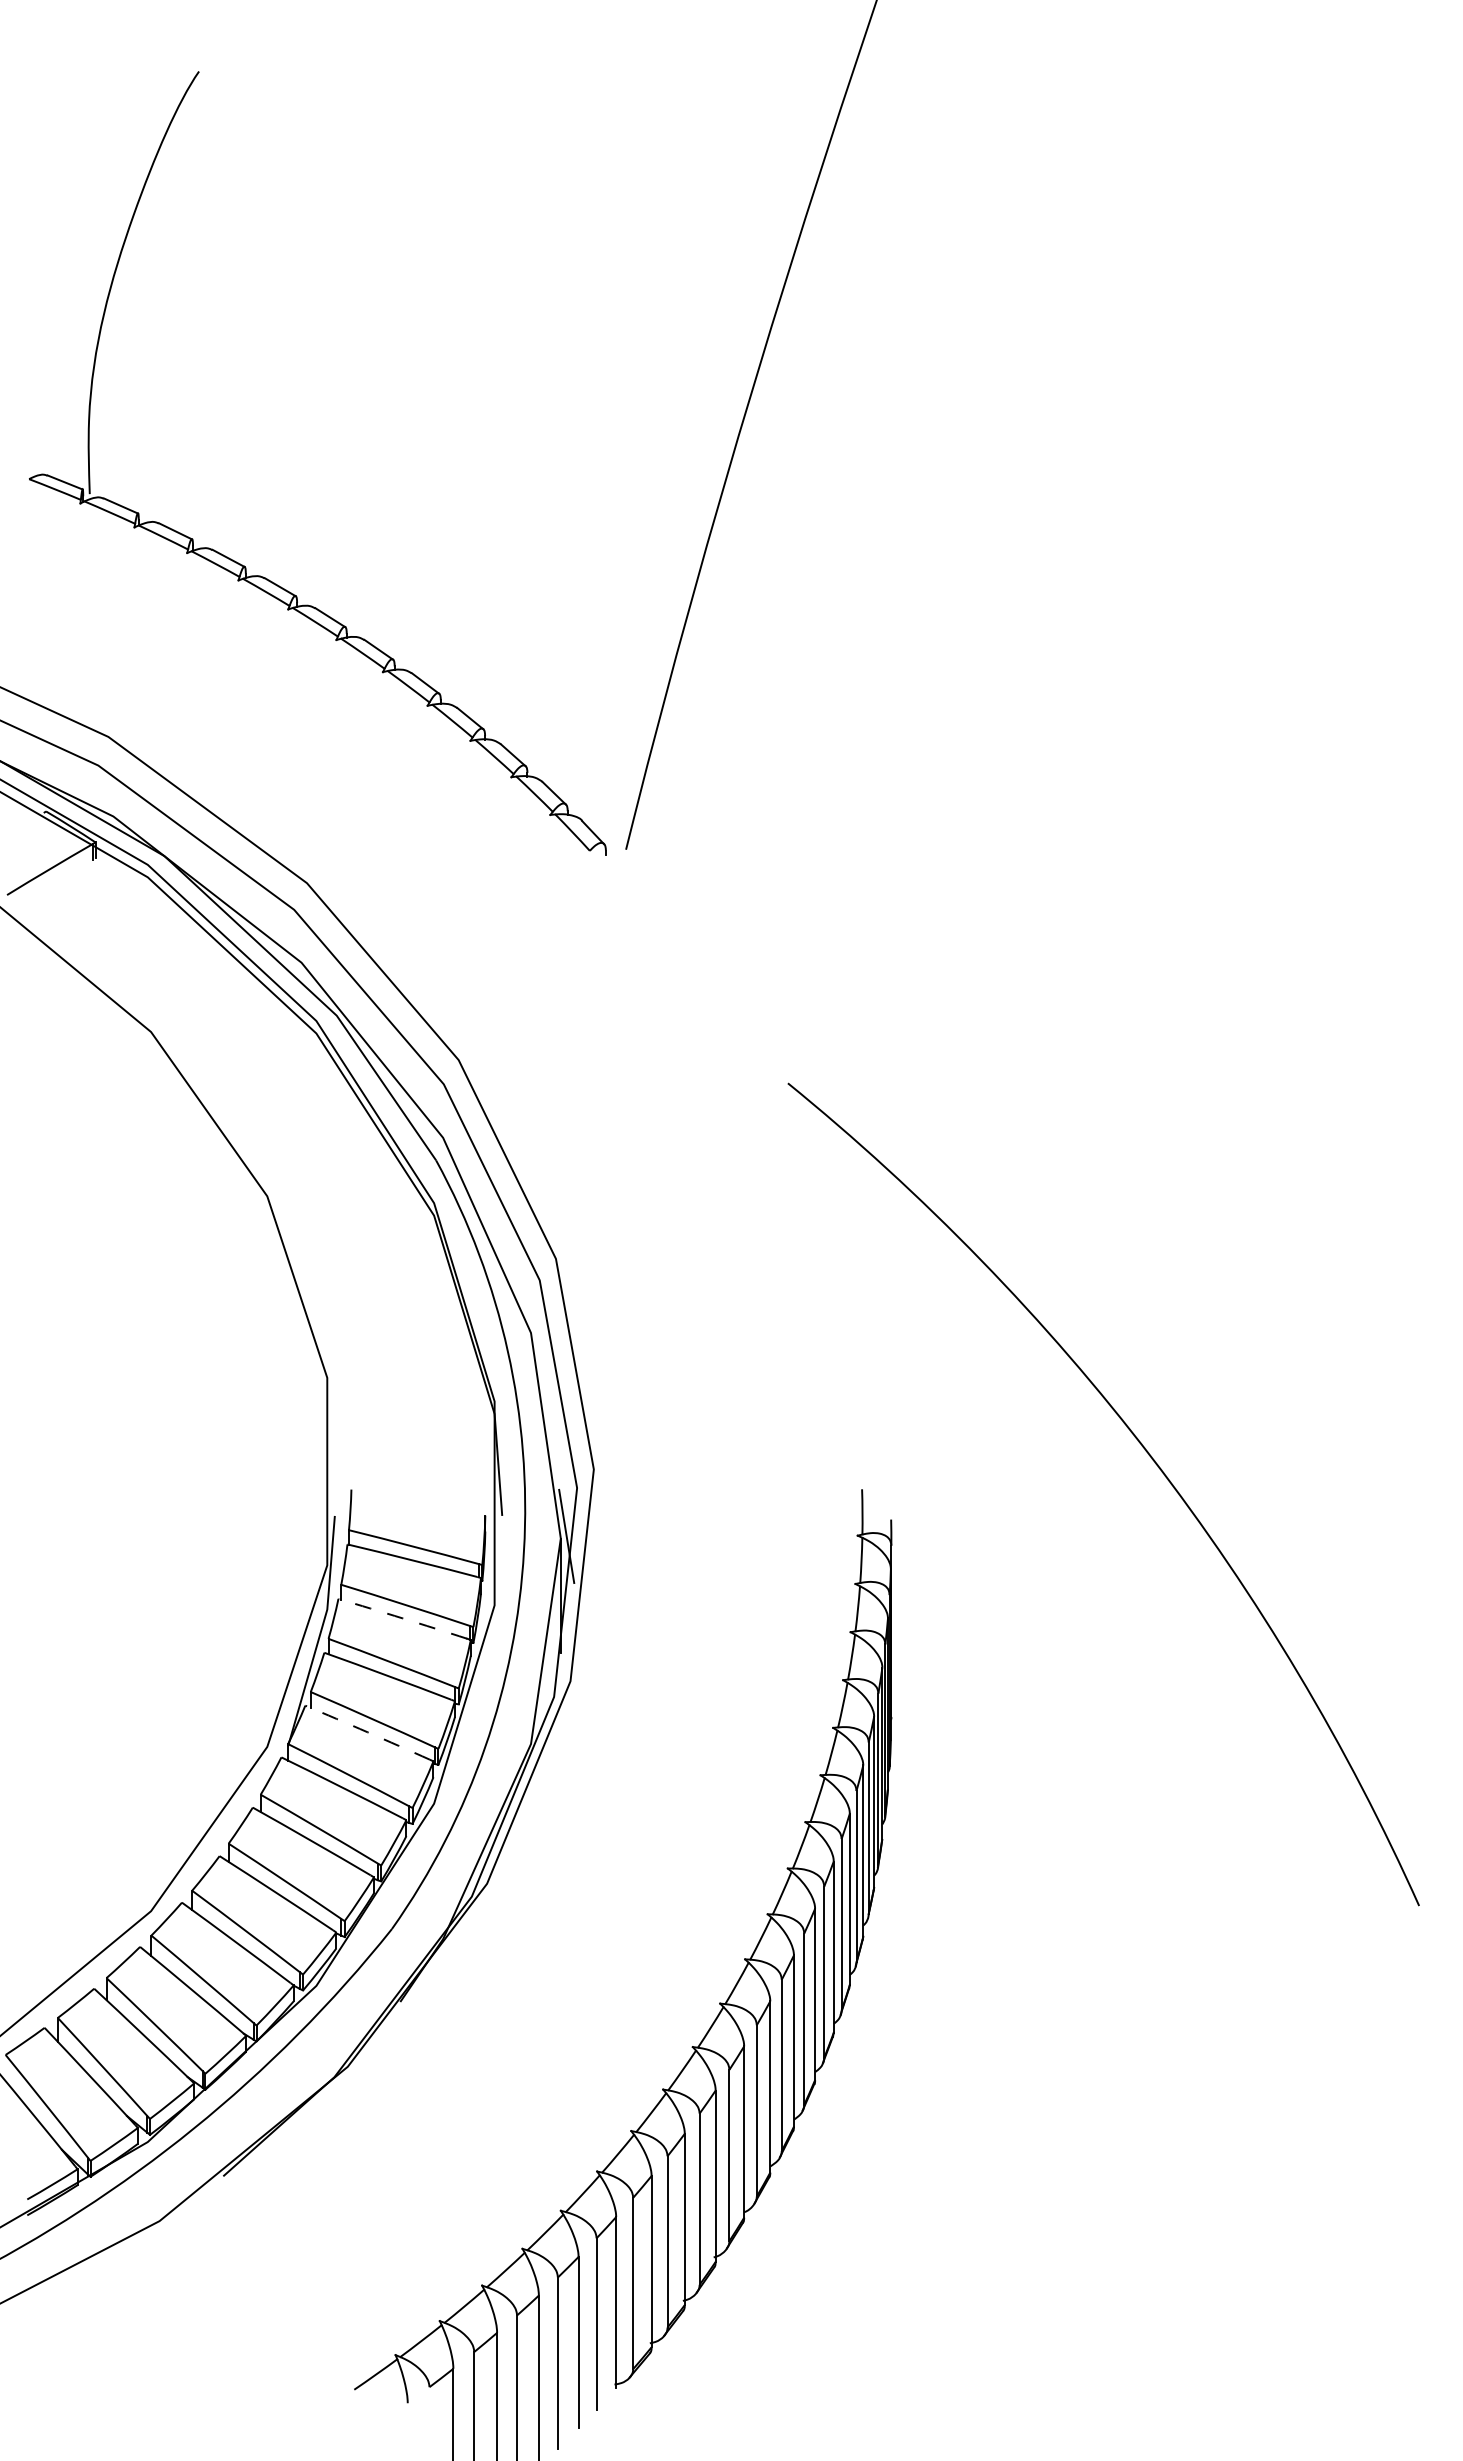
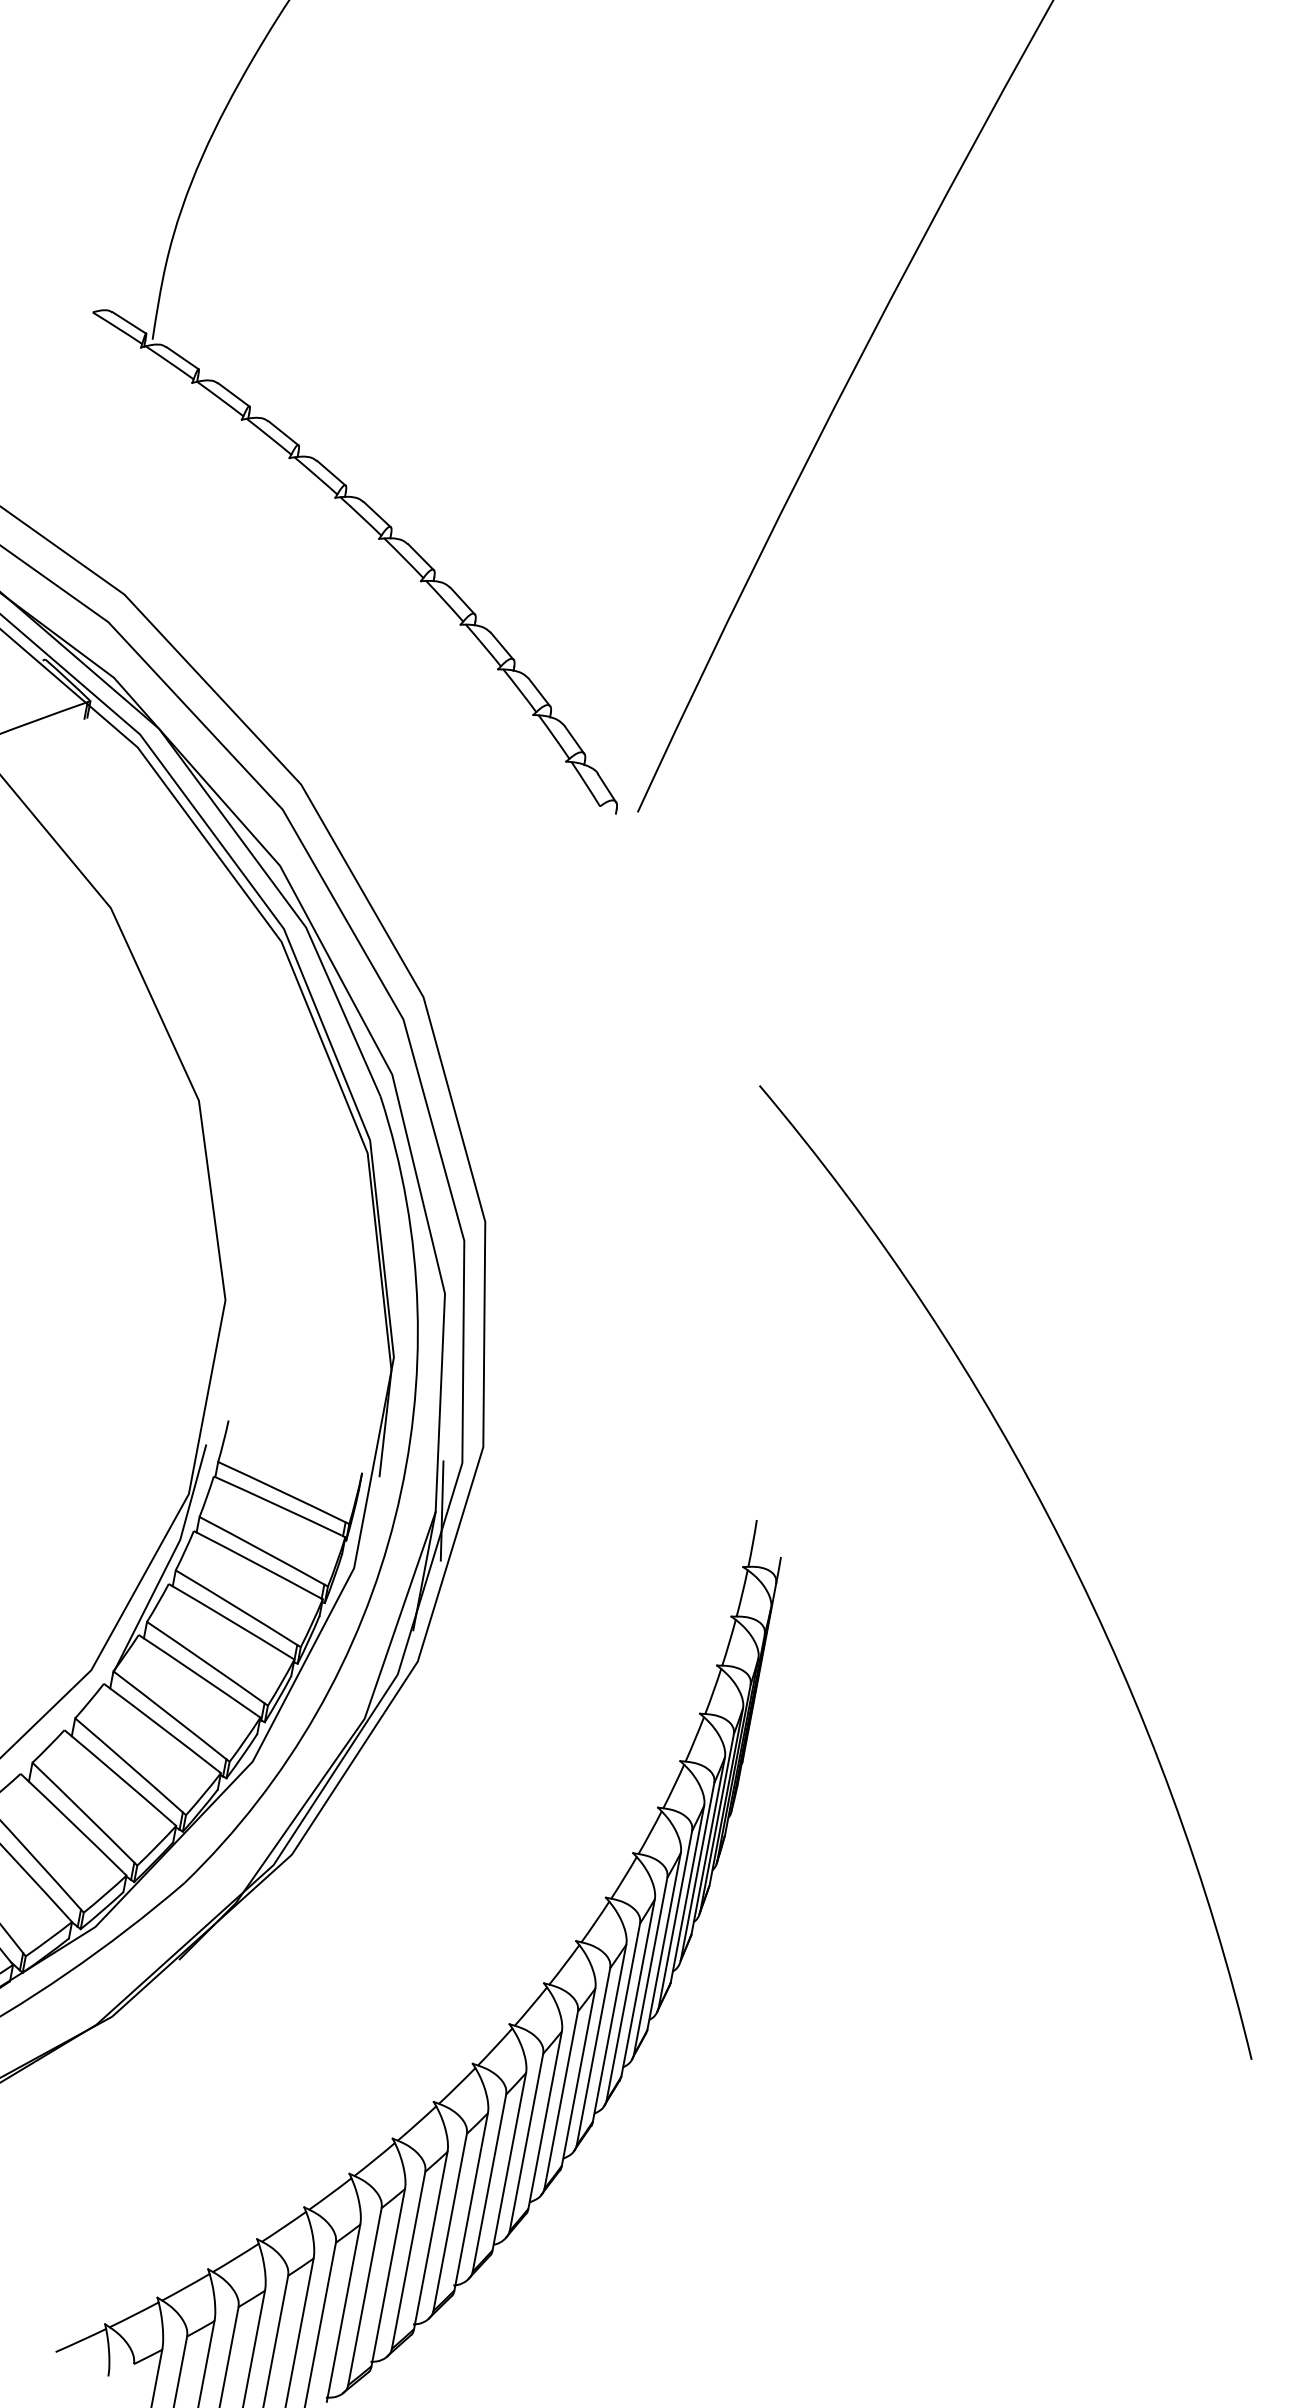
arc: (402, 1618) -> (256, 1563), dashed -> solid
arc: (367, 1732) -> (197, 1674), dashed -> solid

